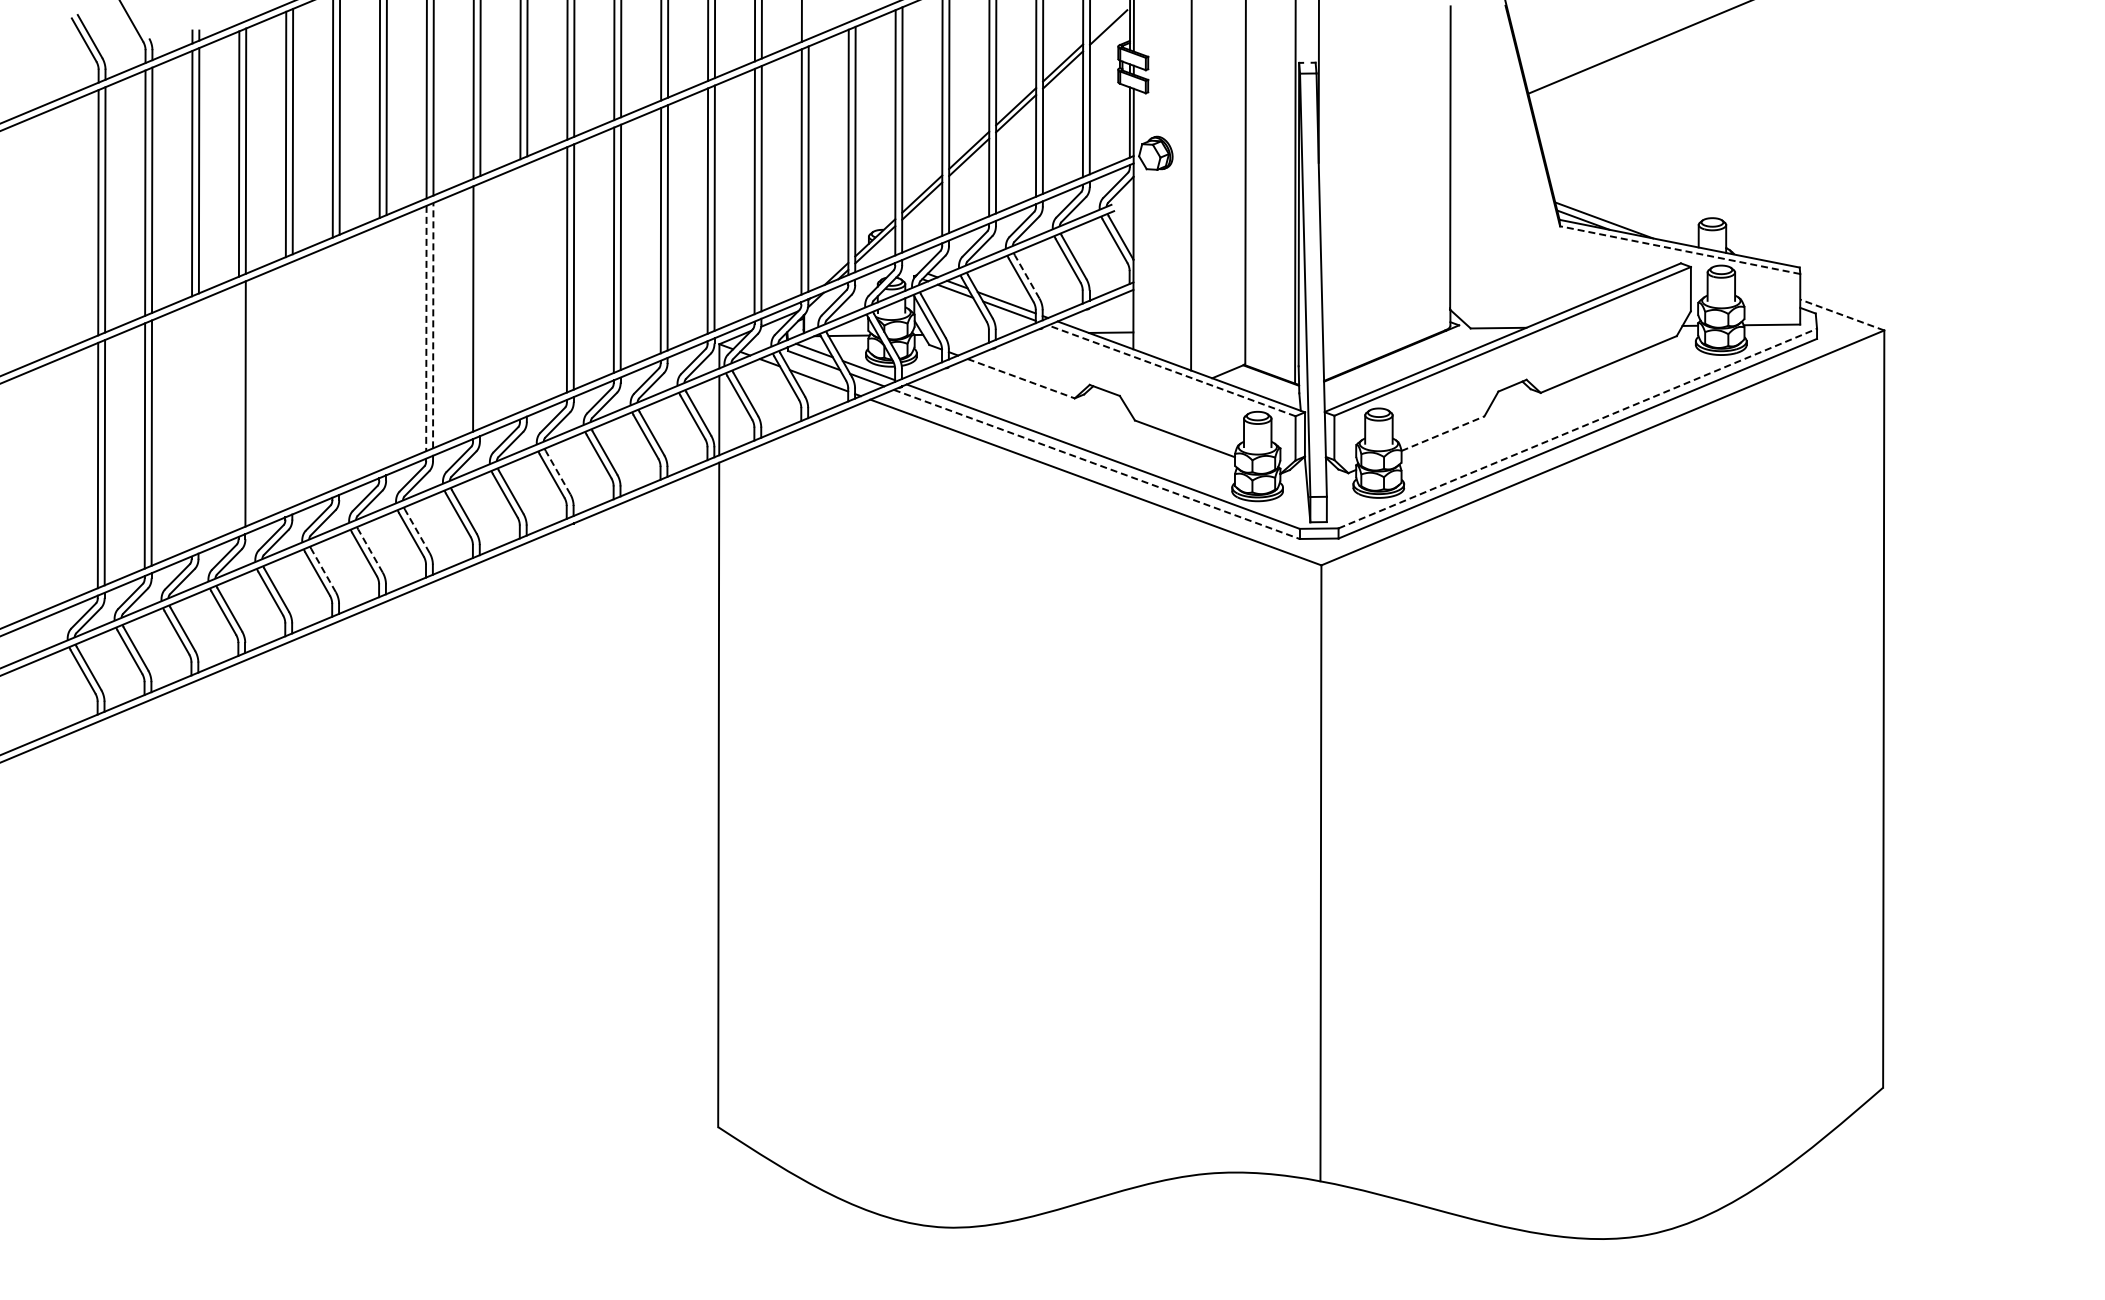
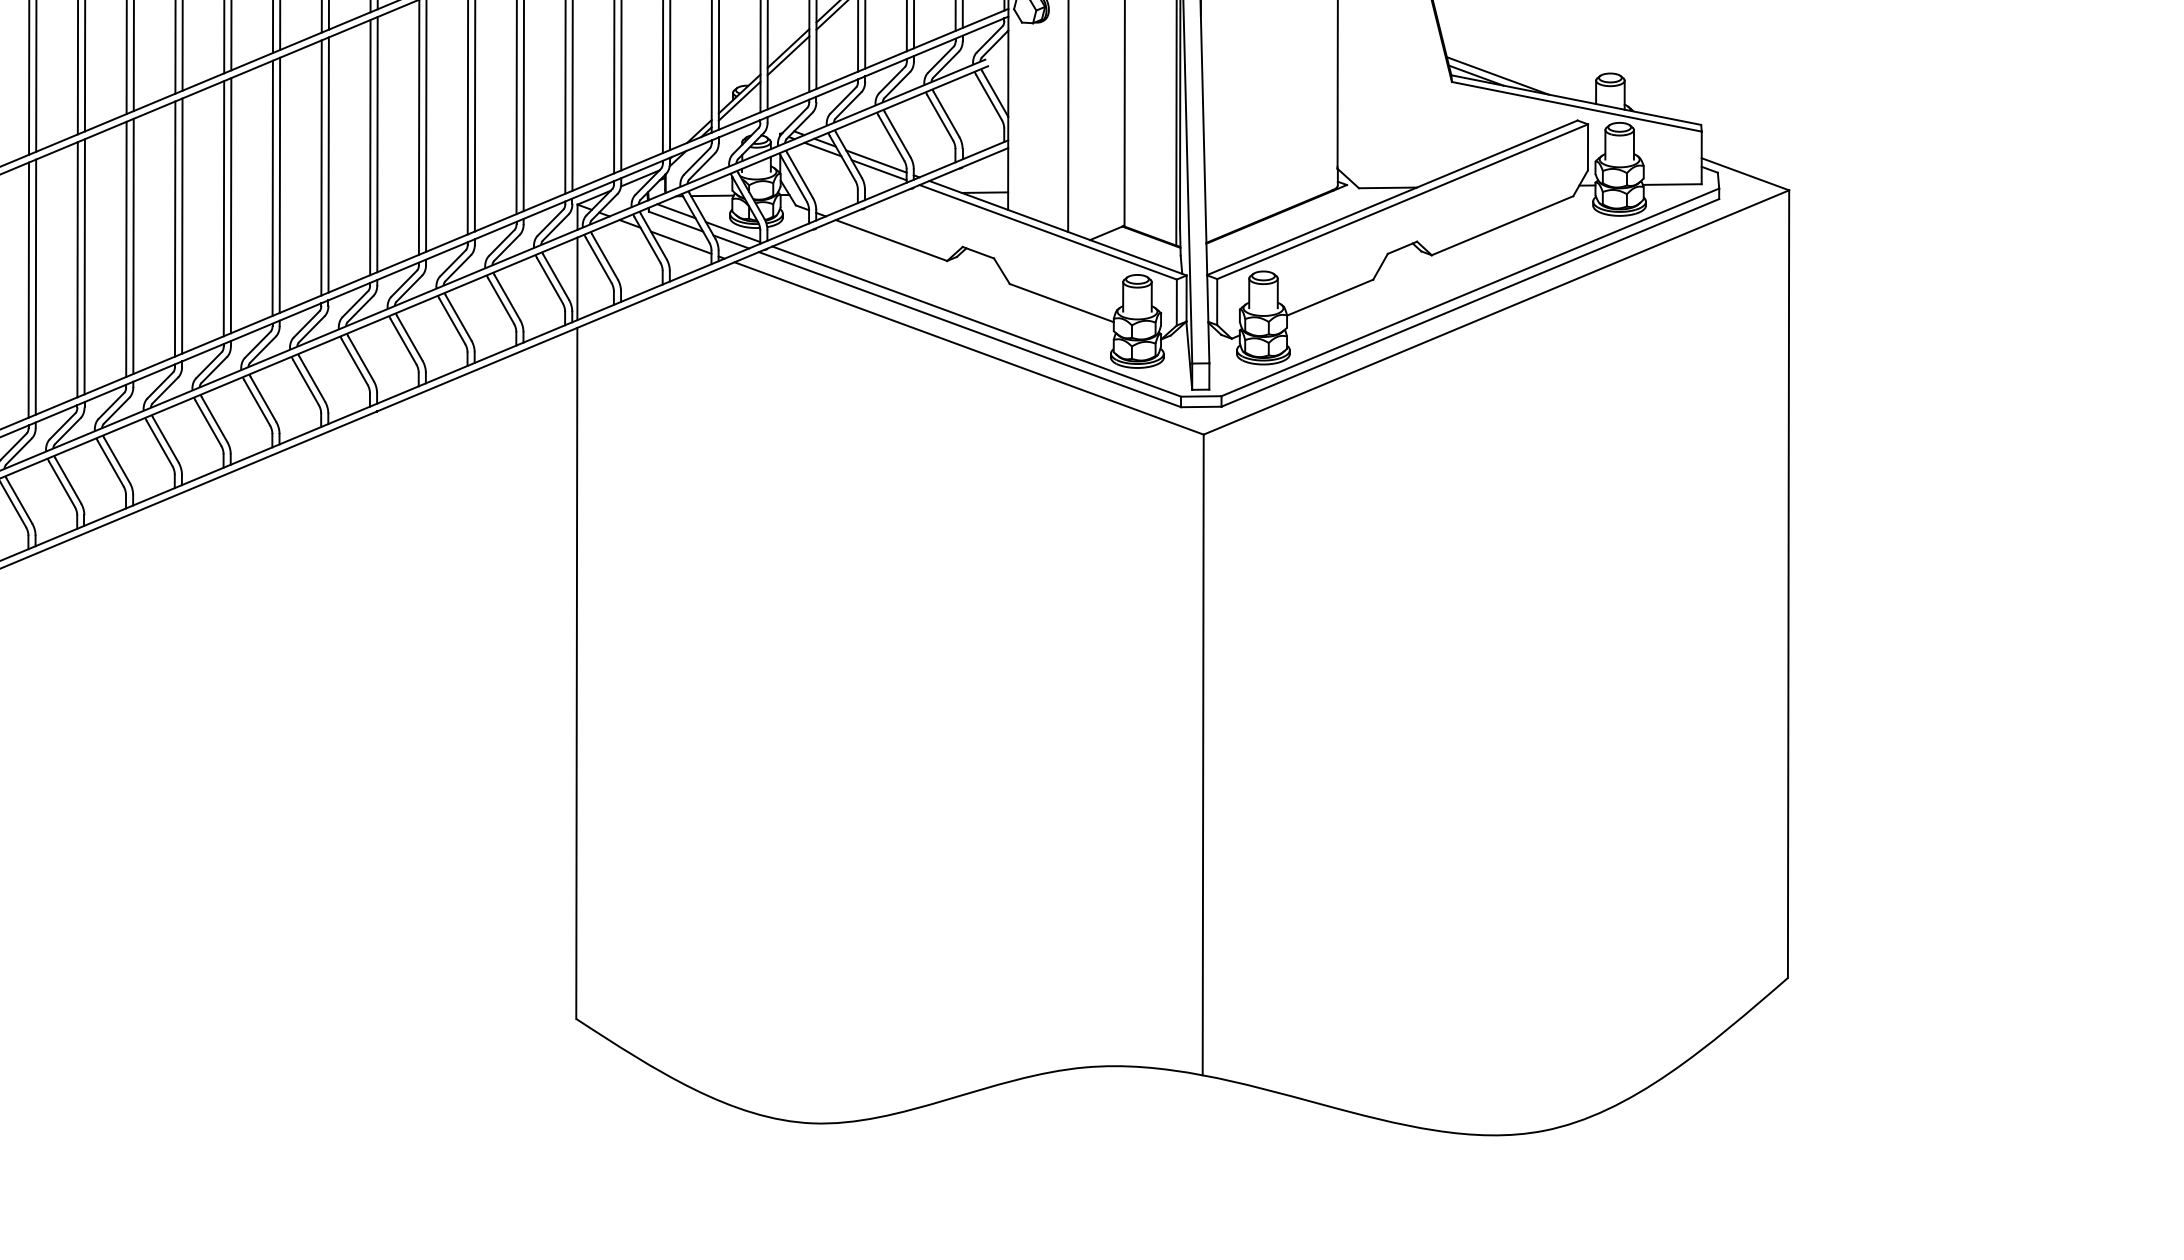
line: (1679, 250) -> (1576, 107), dashed -> solid
line: (1027, 277) -> (897, 135), dashed -> solid
line: (526, 286) -> (376, 144), added
line: (520, 289) -> (370, 147), added
line: (479, 305) -> (328, 164), added
line: (1842, 315) -> (1745, 174), dashed -> solid
line: (433, 325) -> (280, 185), dashed -> solid
line: (426, 328) -> (272, 188), dashed -> solid
line: (386, 344) -> (231, 204), added
line: (379, 347) -> (224, 208), added
line: (339, 364) -> (182, 225), added
line: (332, 367) -> (175, 228), added
line: (1171, 370) -> (1047, 231), dashed -> solid
line: (1021, 378) -> (891, 240), dashed -> solid
line: (292, 384) -> (133, 246), added
line: (285, 386) -> (126, 248), added
line: (238, 406) -> (77, 269), added
line: (198, 423) -> (35, 287), added
line: (191, 426) -> (28, 290), added
line: (1578, 428) -> (1471, 292), dashed -> solid
line: (1443, 433) -> (1330, 297), dashed -> solid
line: (1097, 464) -> (970, 329), dashed -> solid
line: (558, 472) -> (410, 338), dashed -> solid
line: (417, 531) -> (263, 399), dashed -> solid
line: (370, 551) -> (214, 420), dashed -> solid
line: (323, 570) -> (165, 439), dashed -> solid

